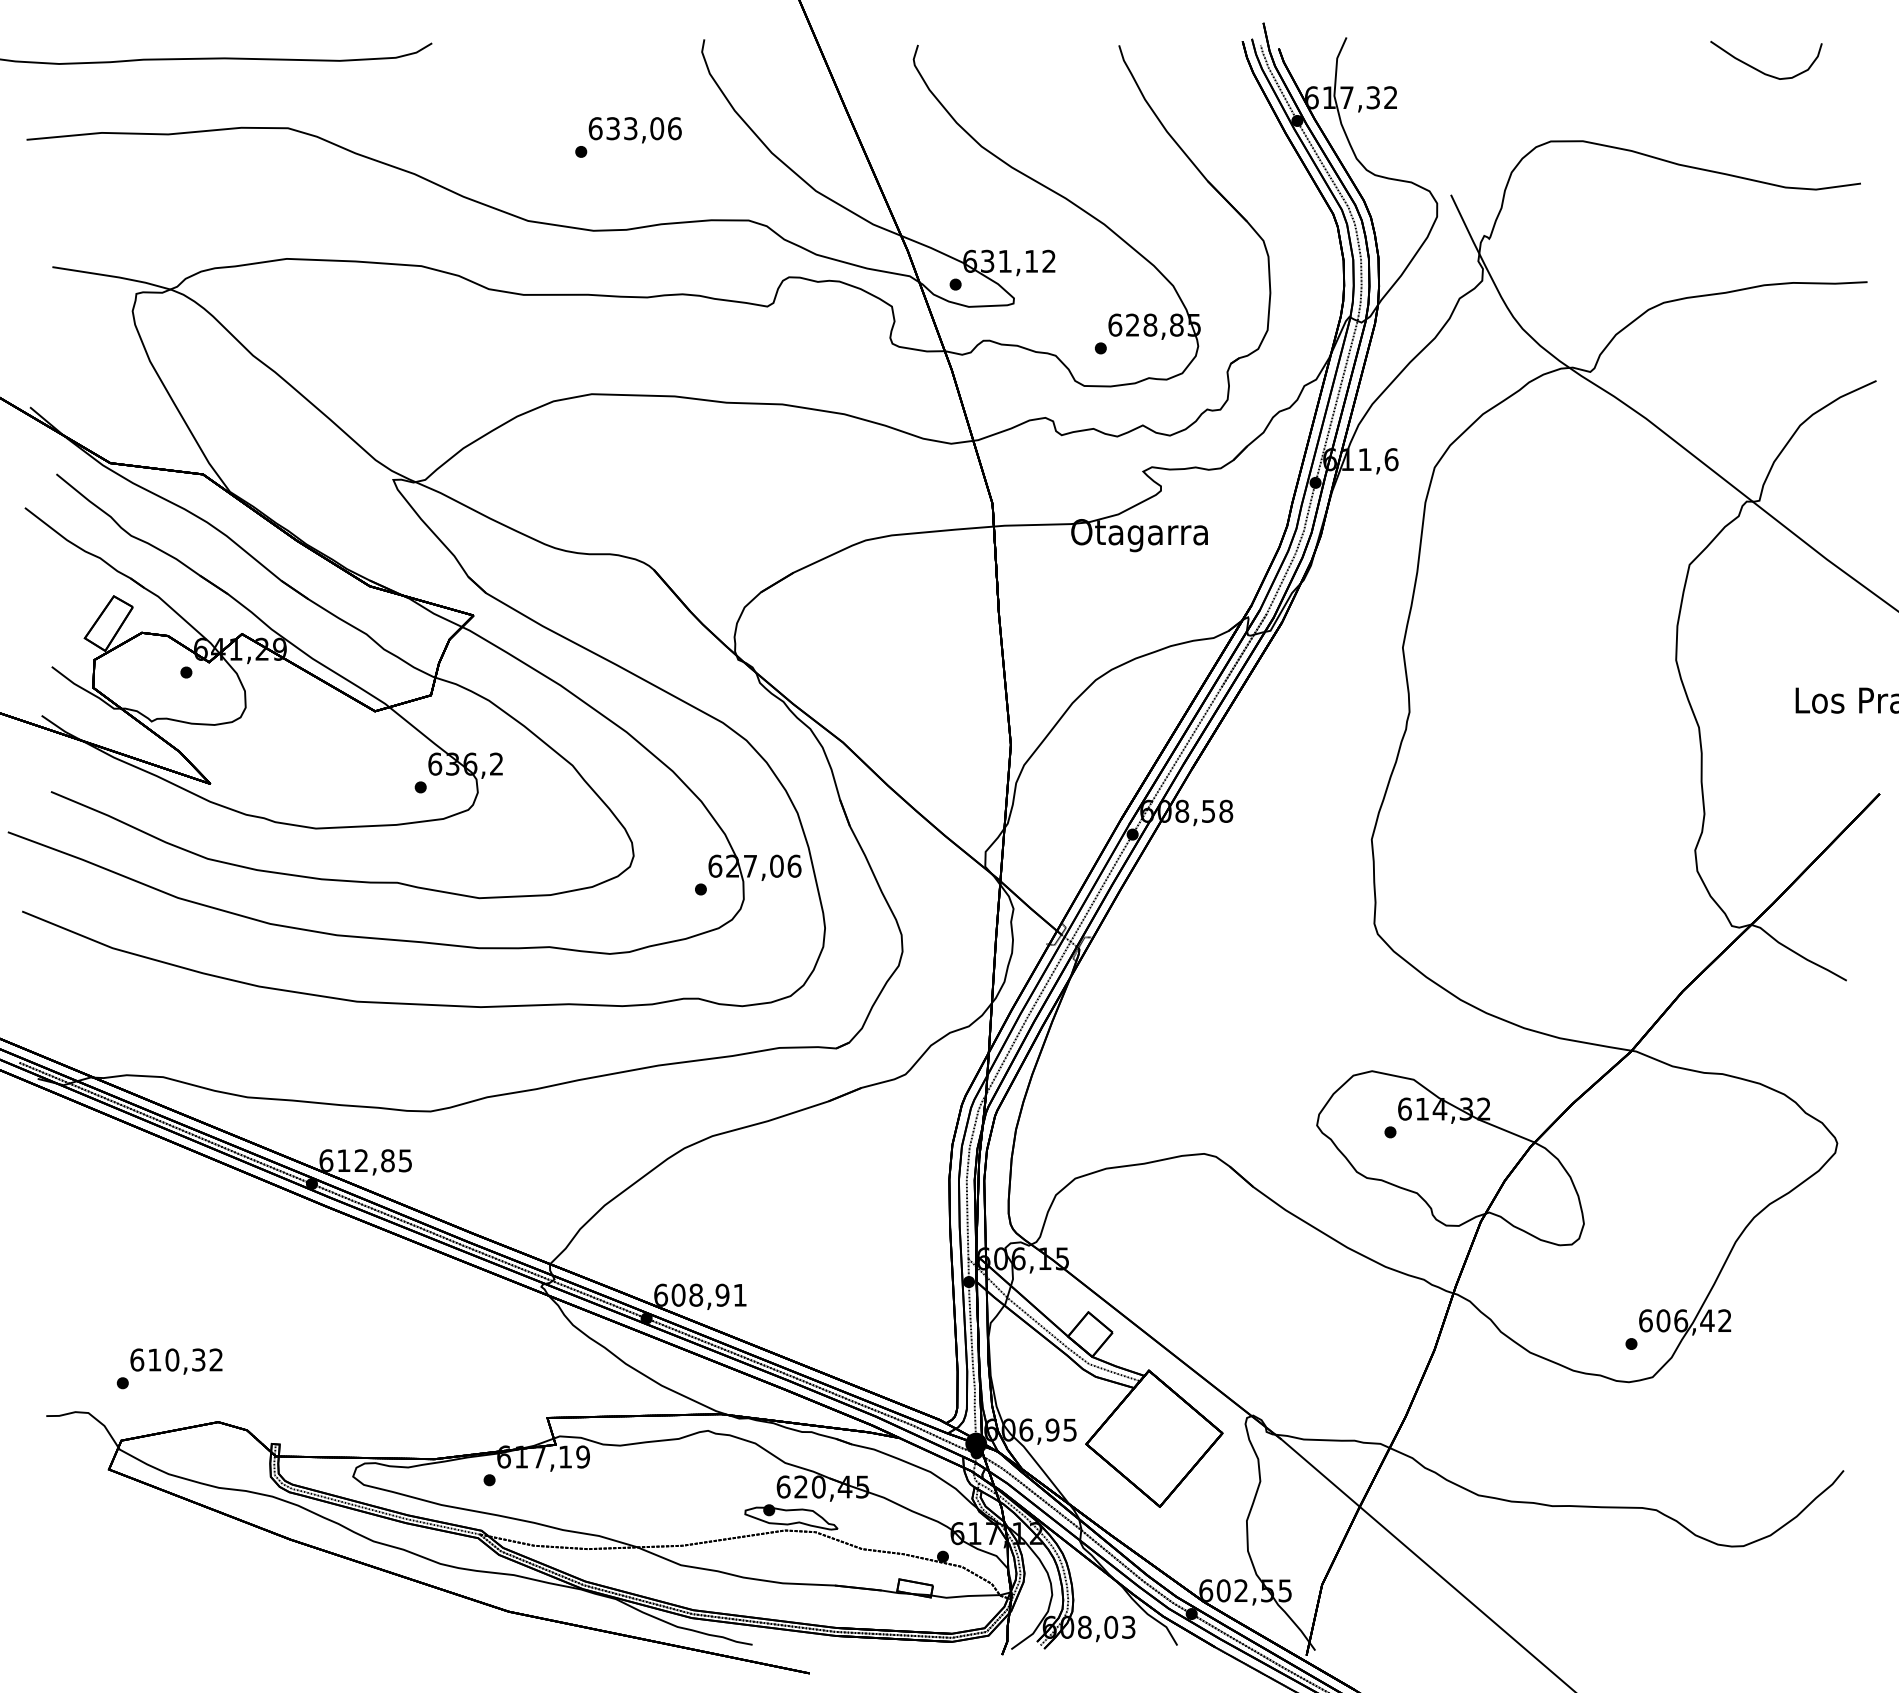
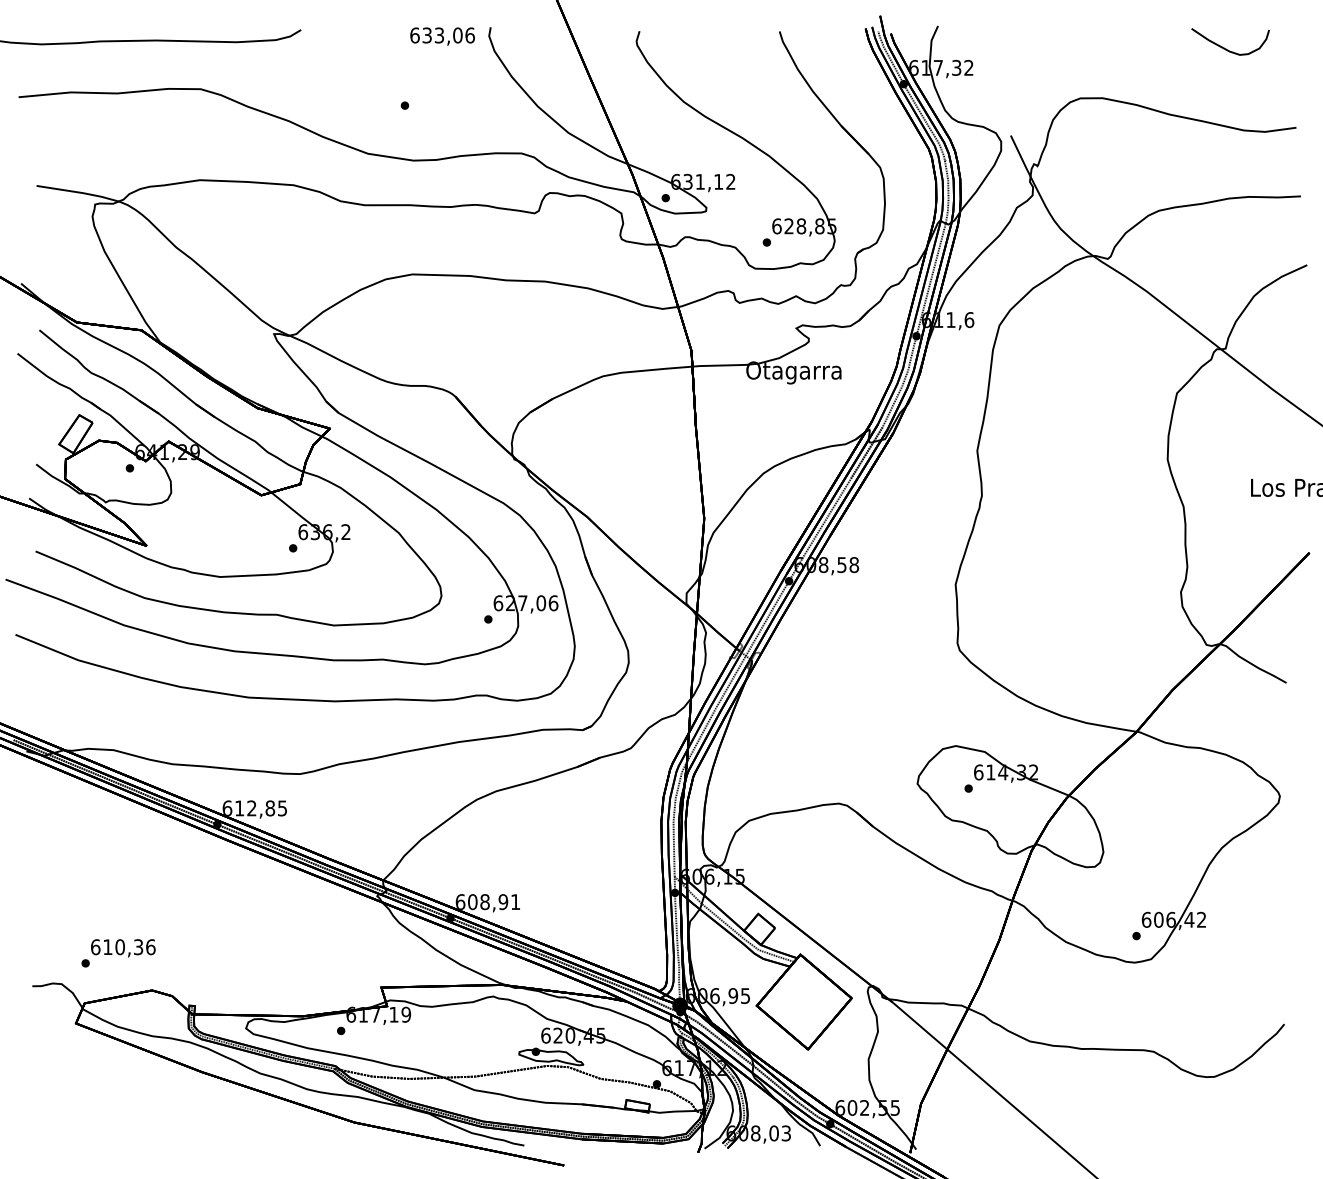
text: (635, 130) -> (442, 36), moved
text: (215, 1360) -> (150, 947), 610,32 -> 610,36

